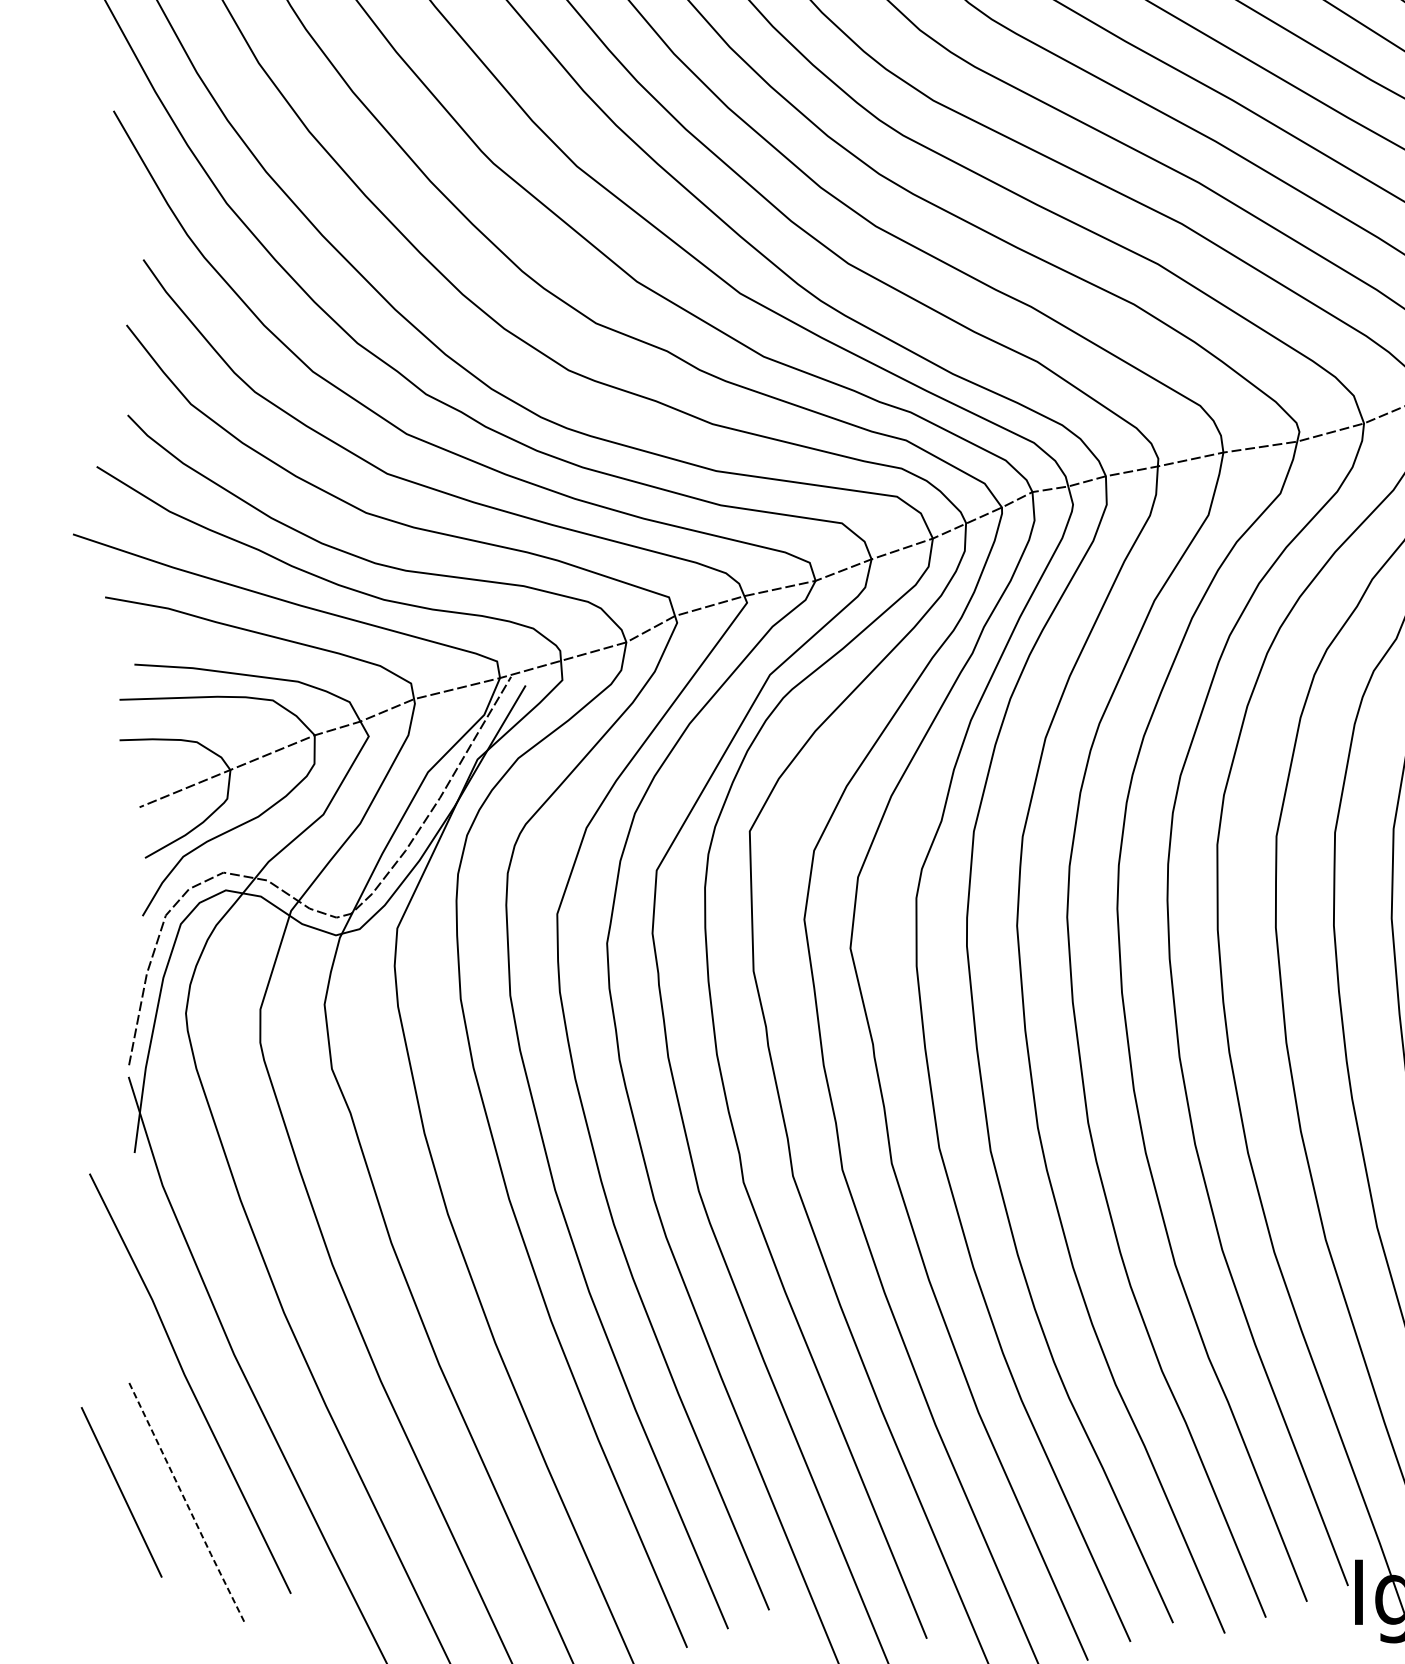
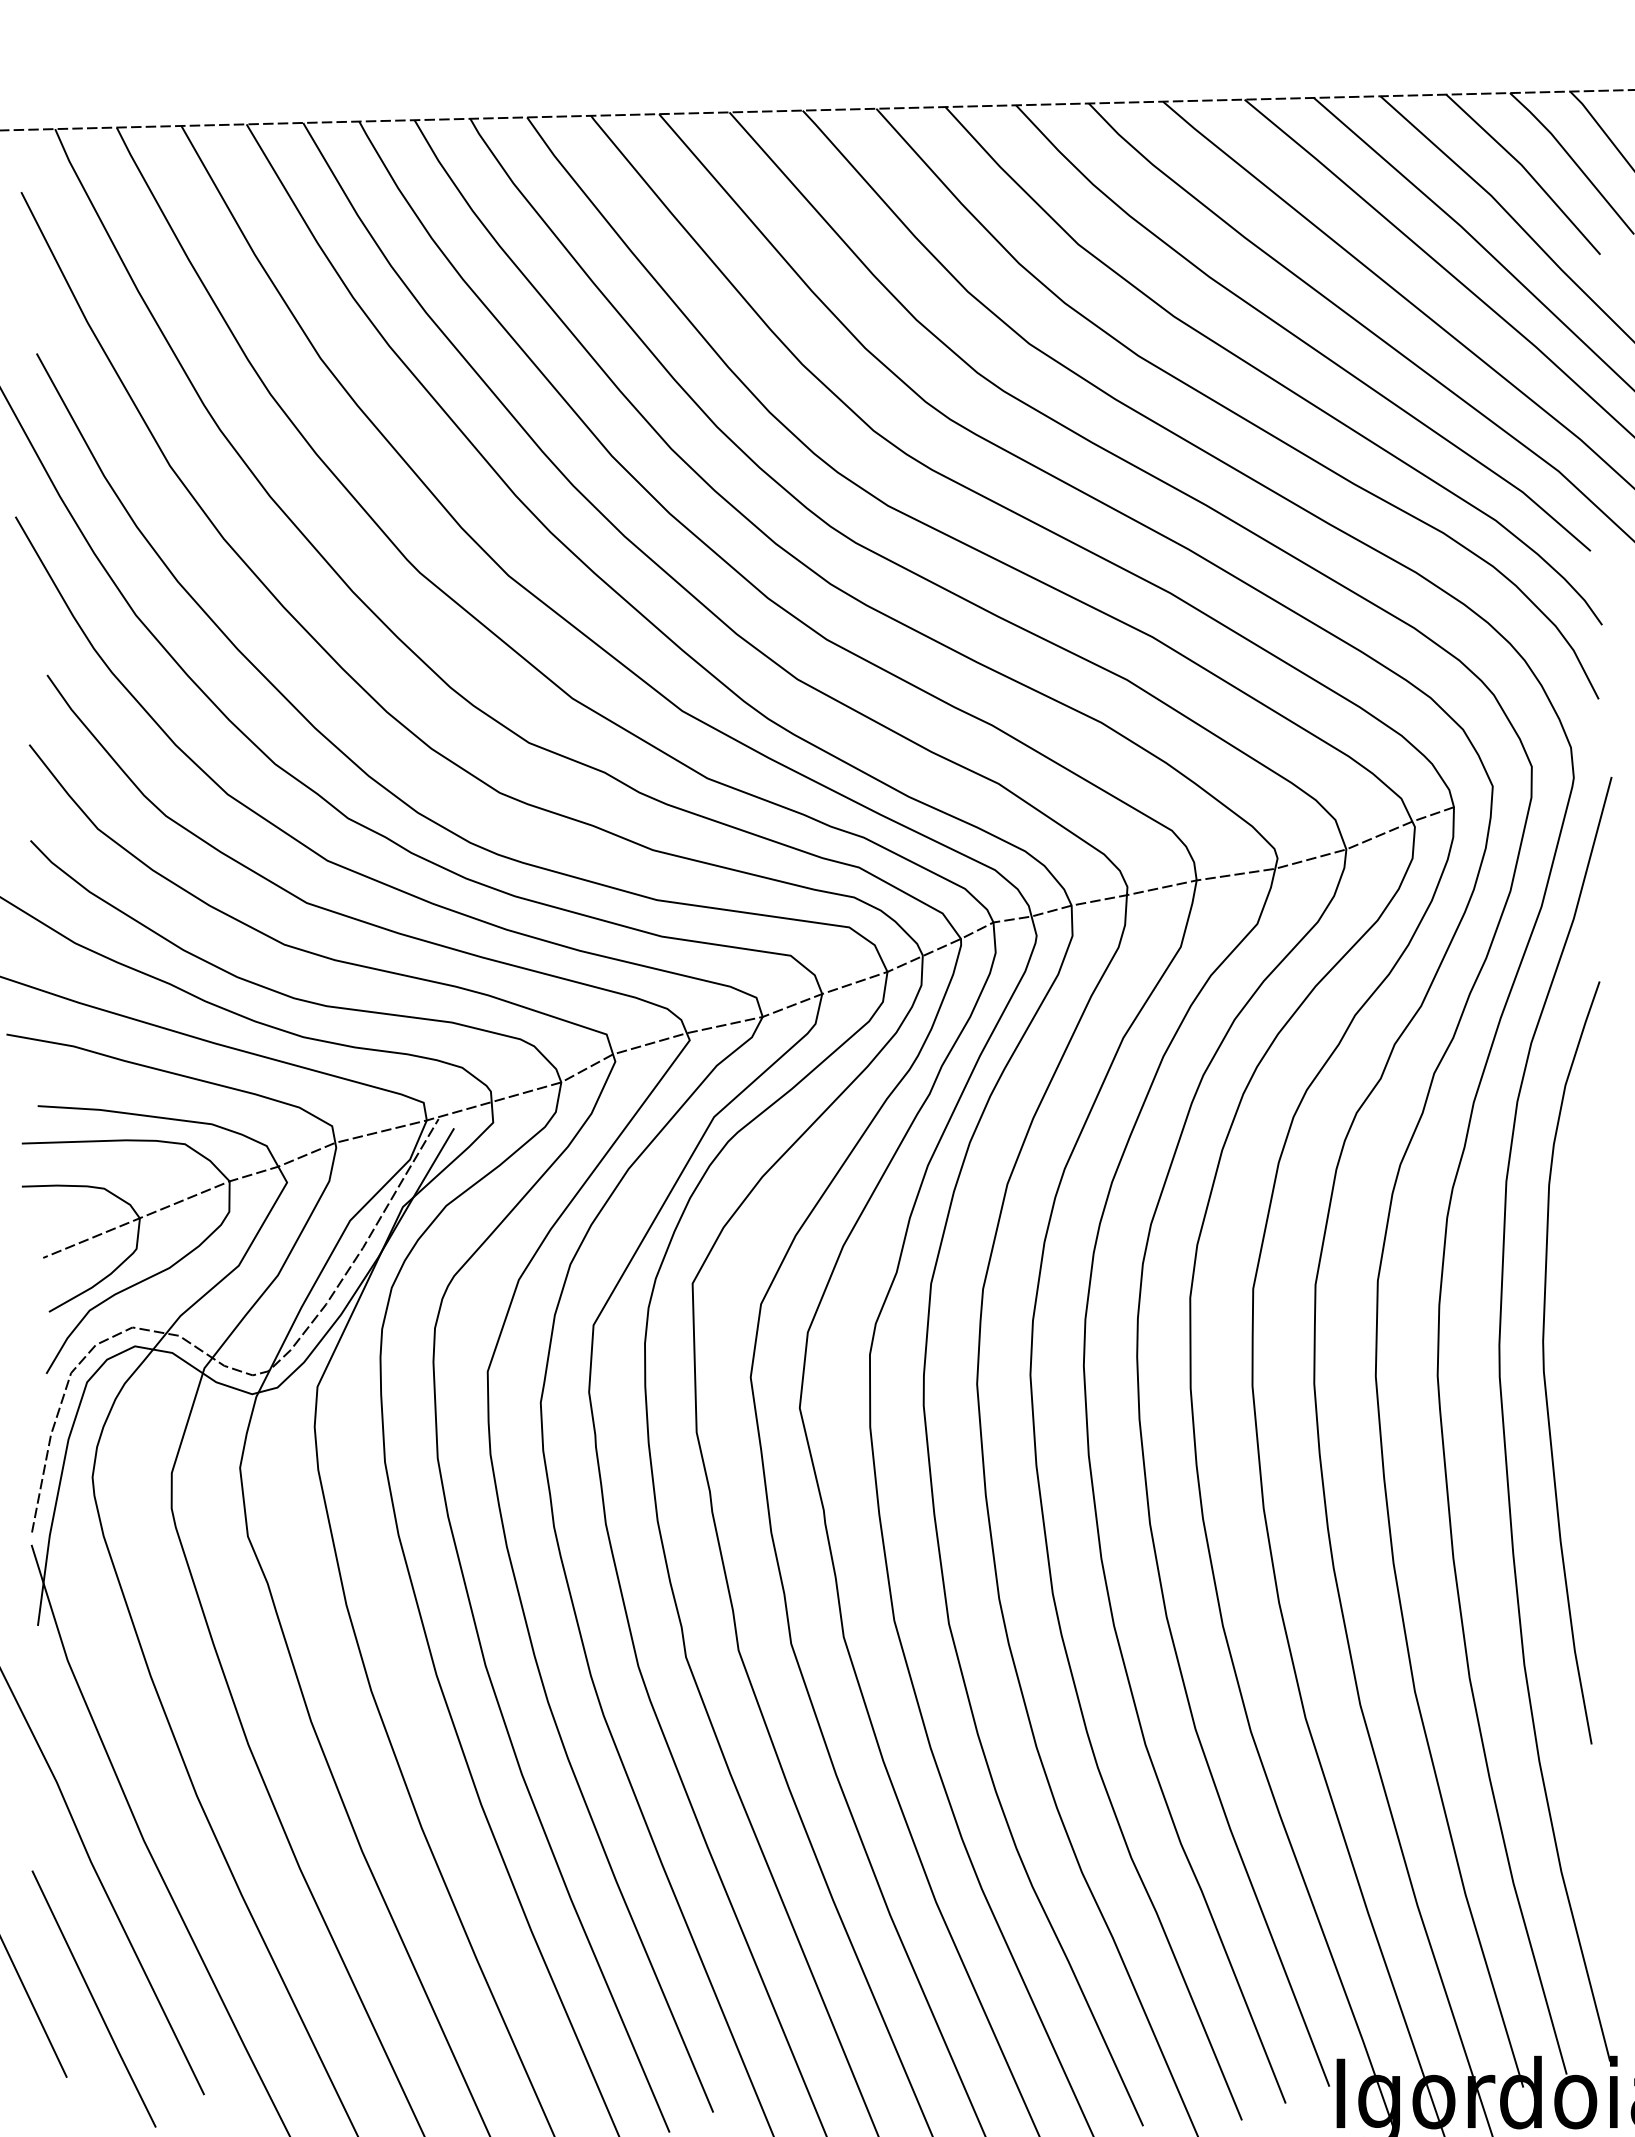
line: (187, 1504) -> (94, 2000), dashed -> solid

